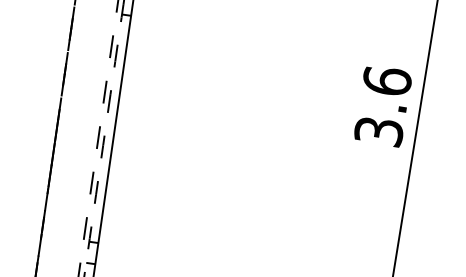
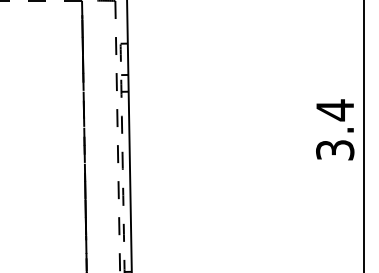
text: (387, 81) -> (335, 110), 3.6 -> 3.4

